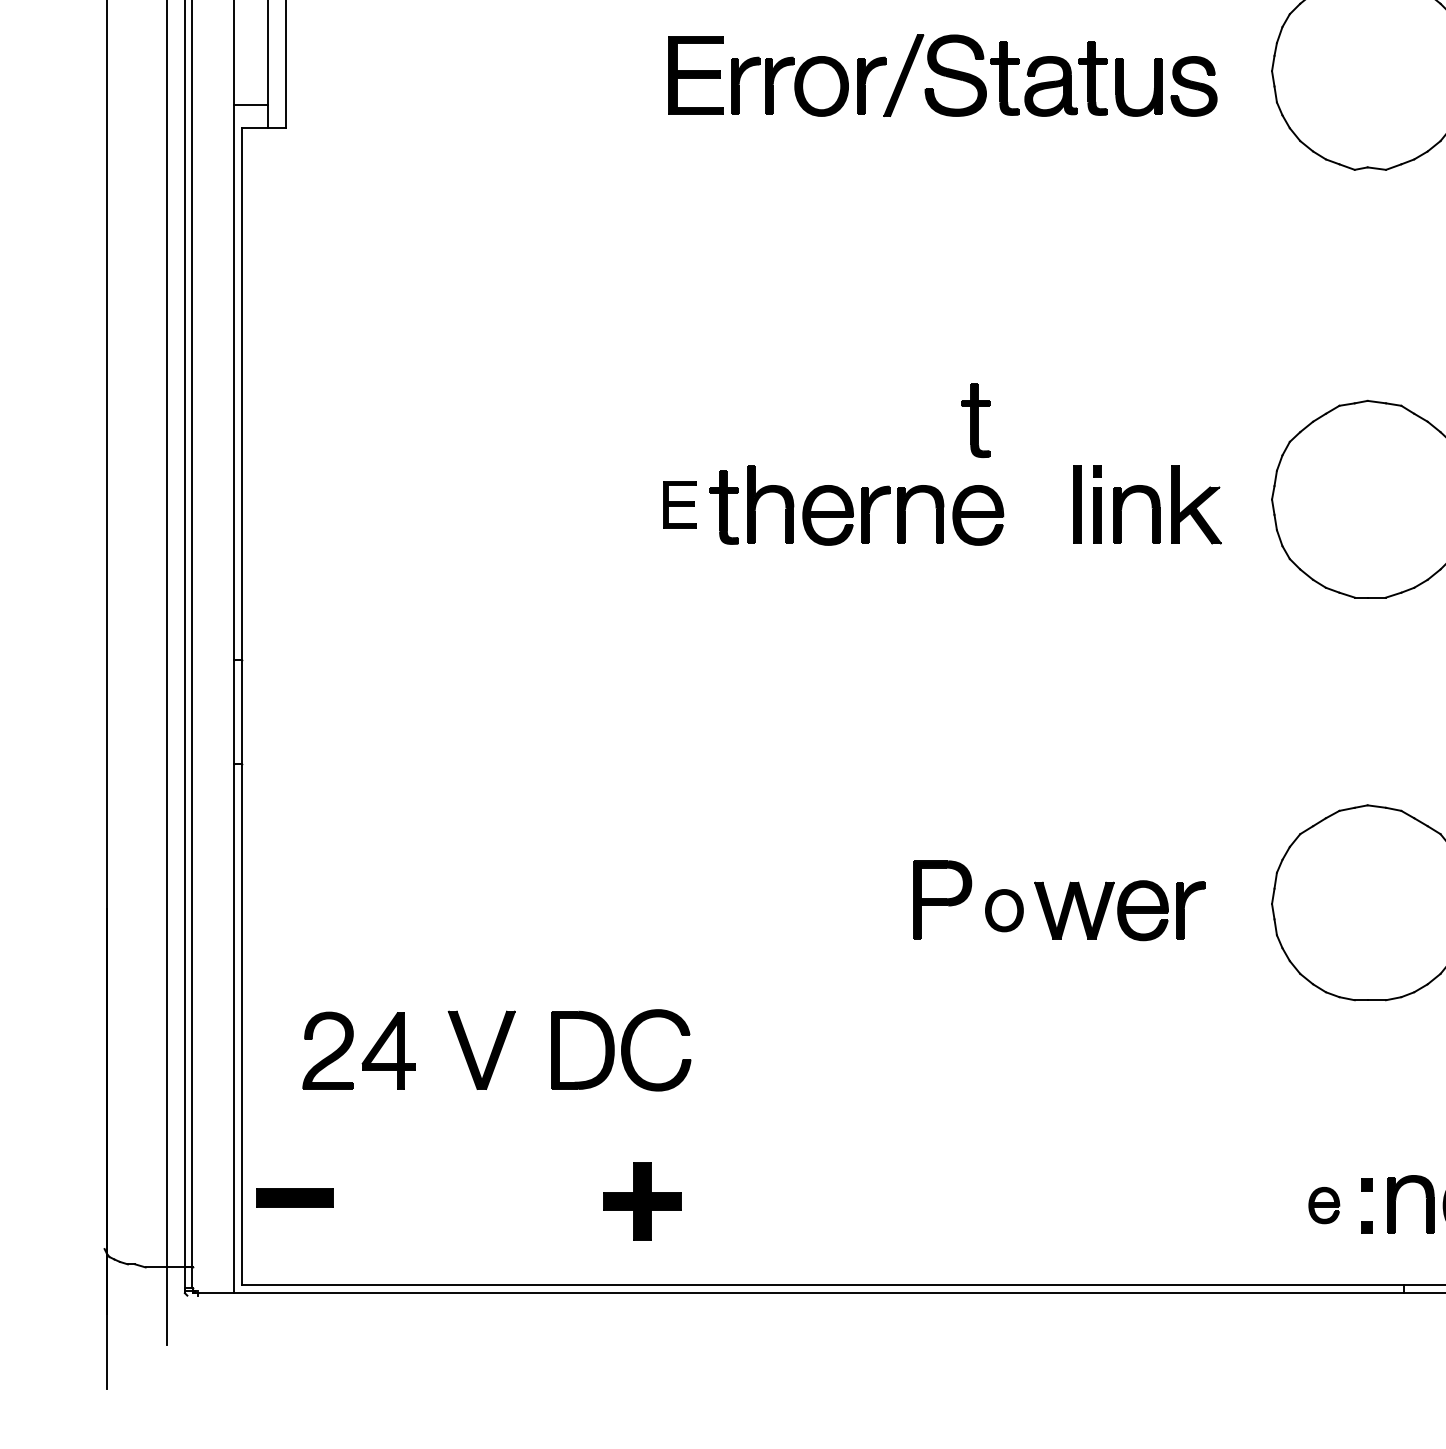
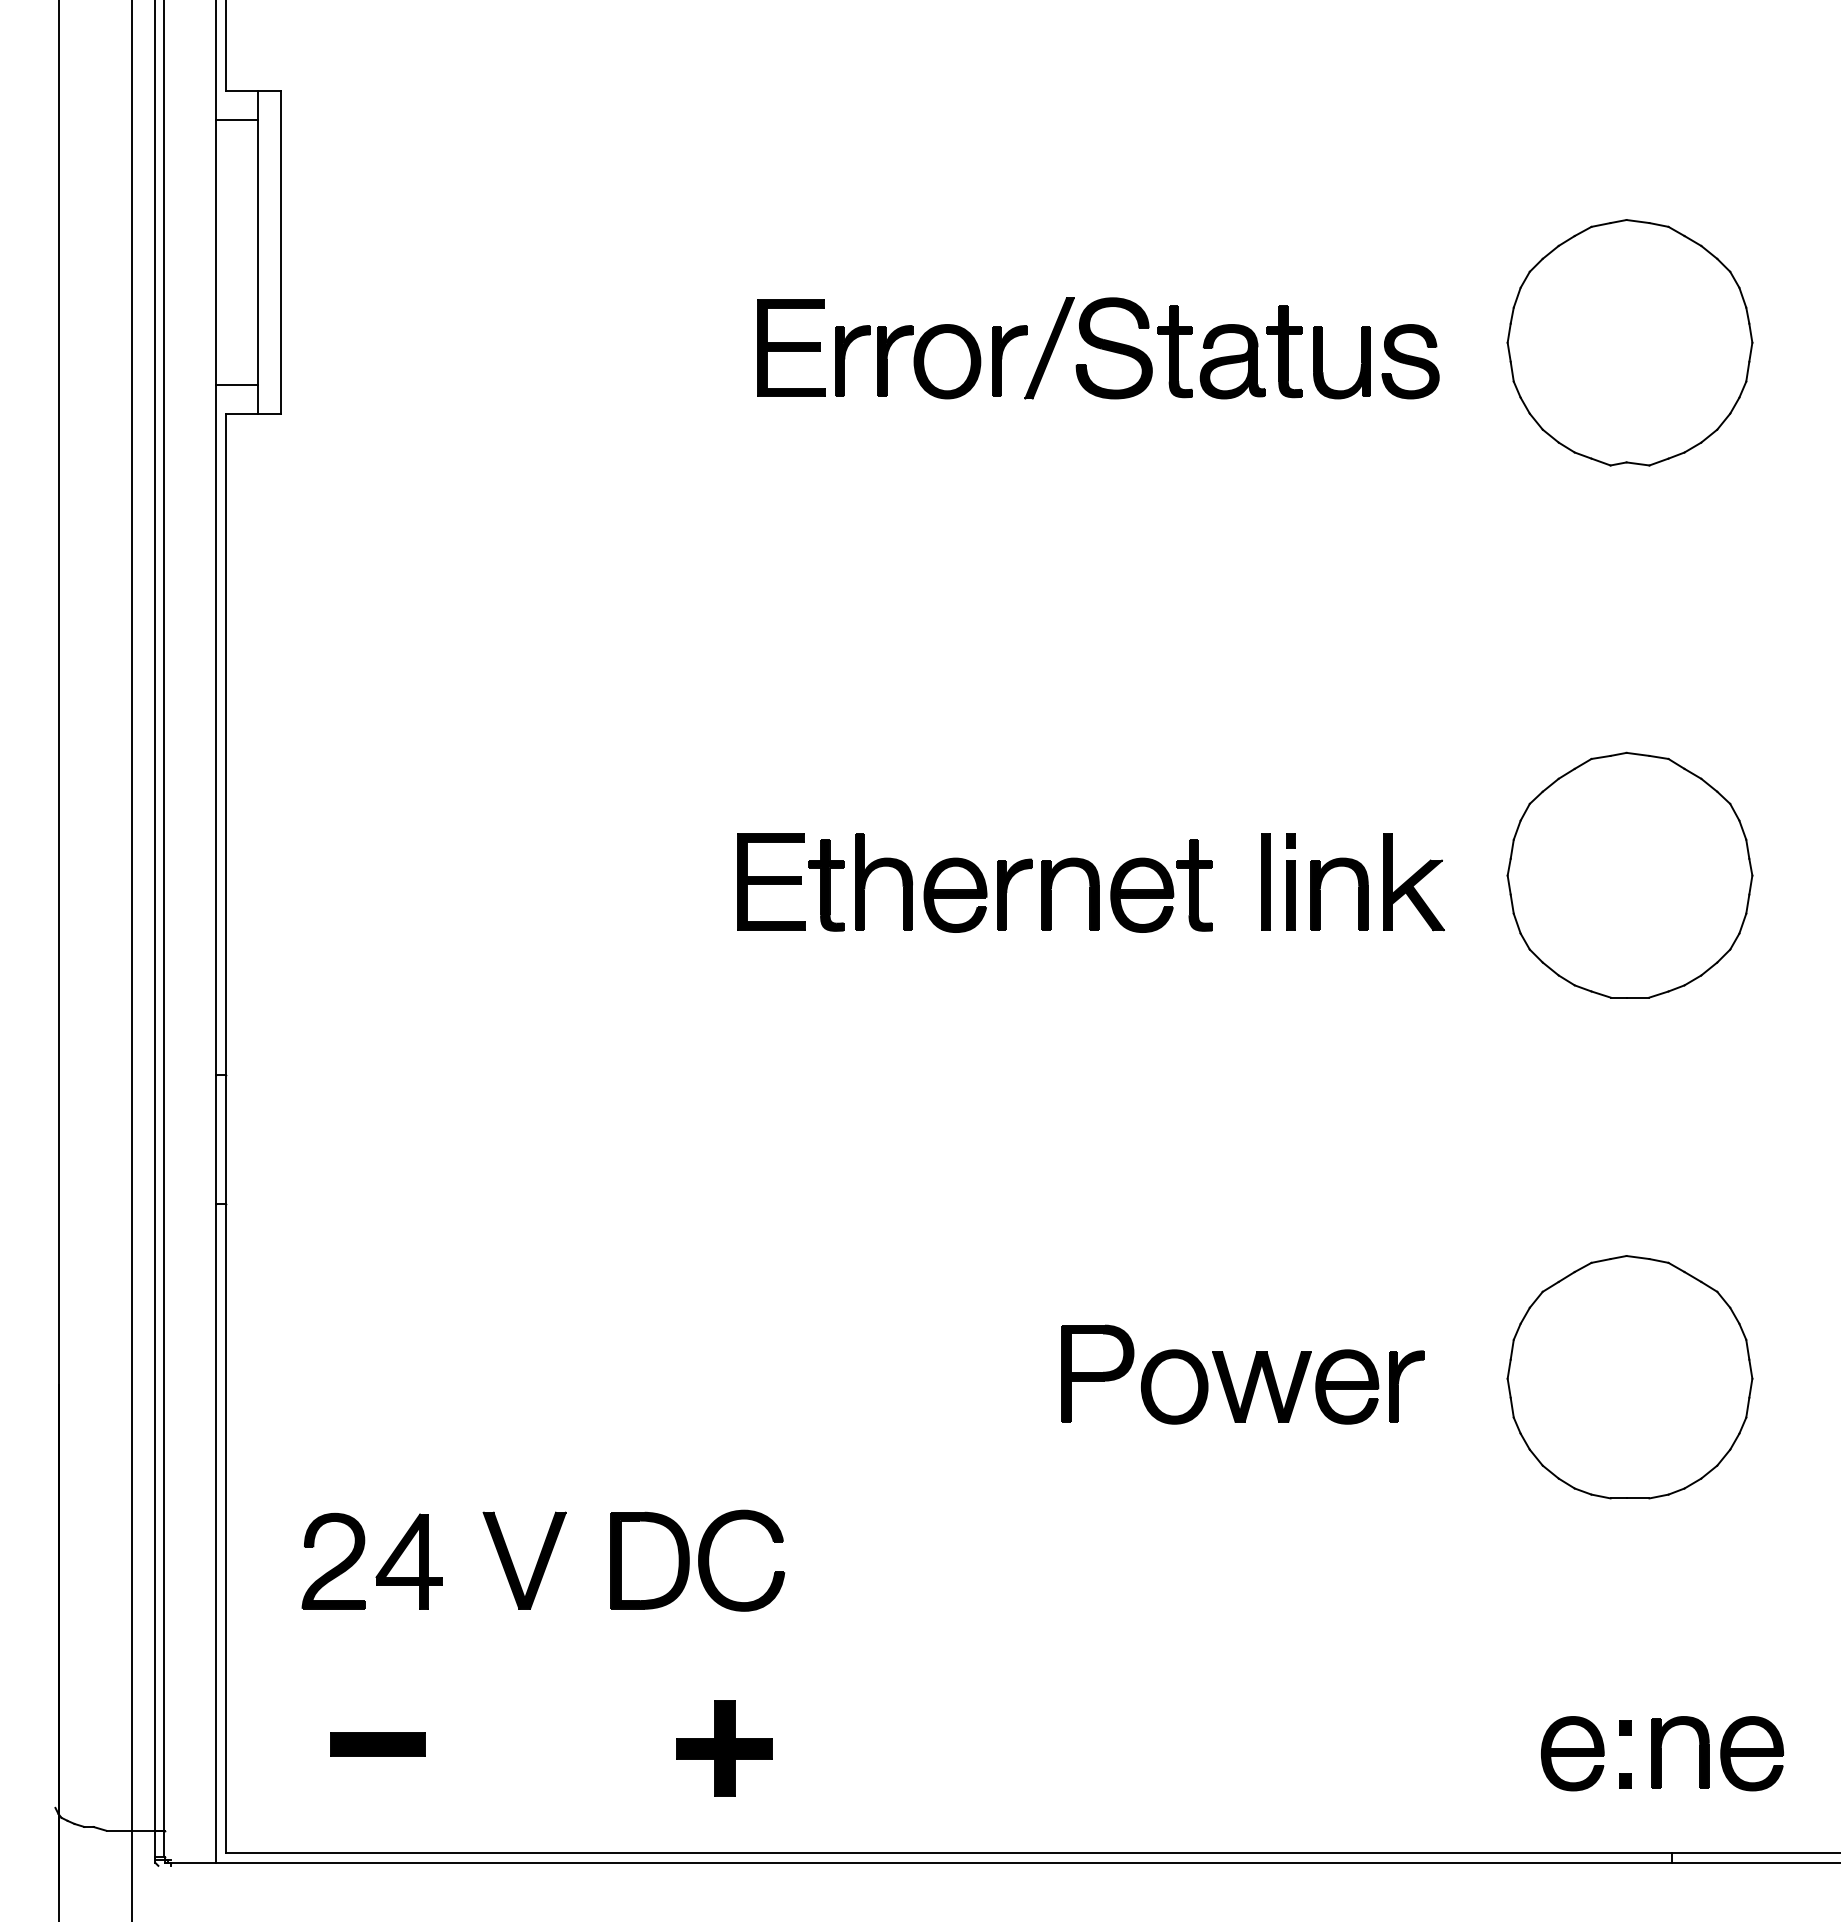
part: (975, 420) -> (1194, 885), moved
part: (680, 504) -> (771, 881), size x1.67
part: (1004, 910) -> (1174, 1386), size x1.43
part: (294, 1198) -> (377, 1744), moved
part: (1324, 1205) -> (1572, 1753), size x1.67

